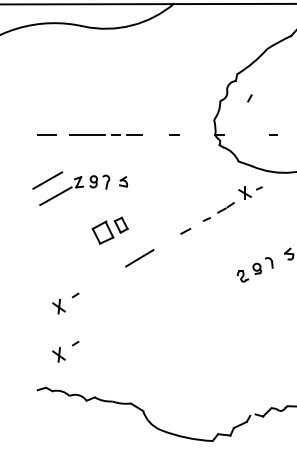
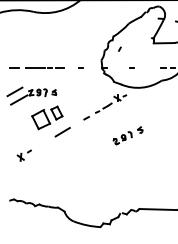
part: (110, 229) -> (47, 117), size x1.67
part: (64, 351) -> (23, 180), removed

